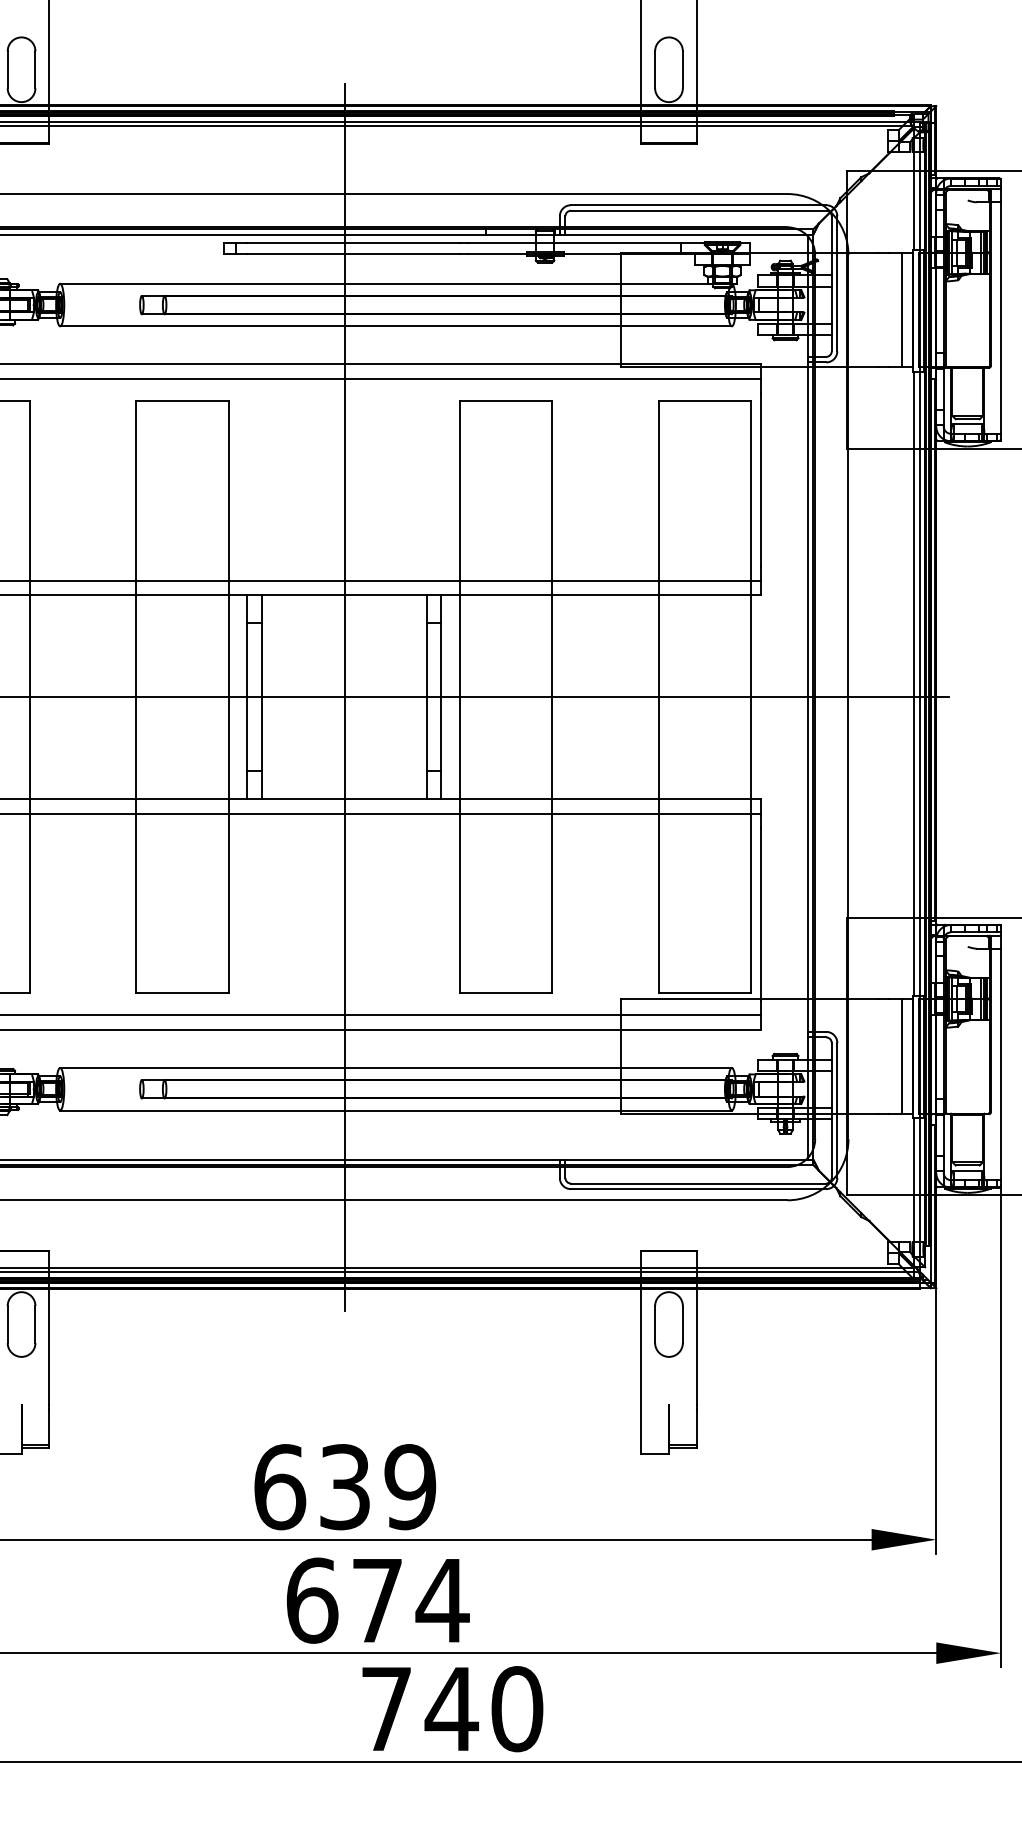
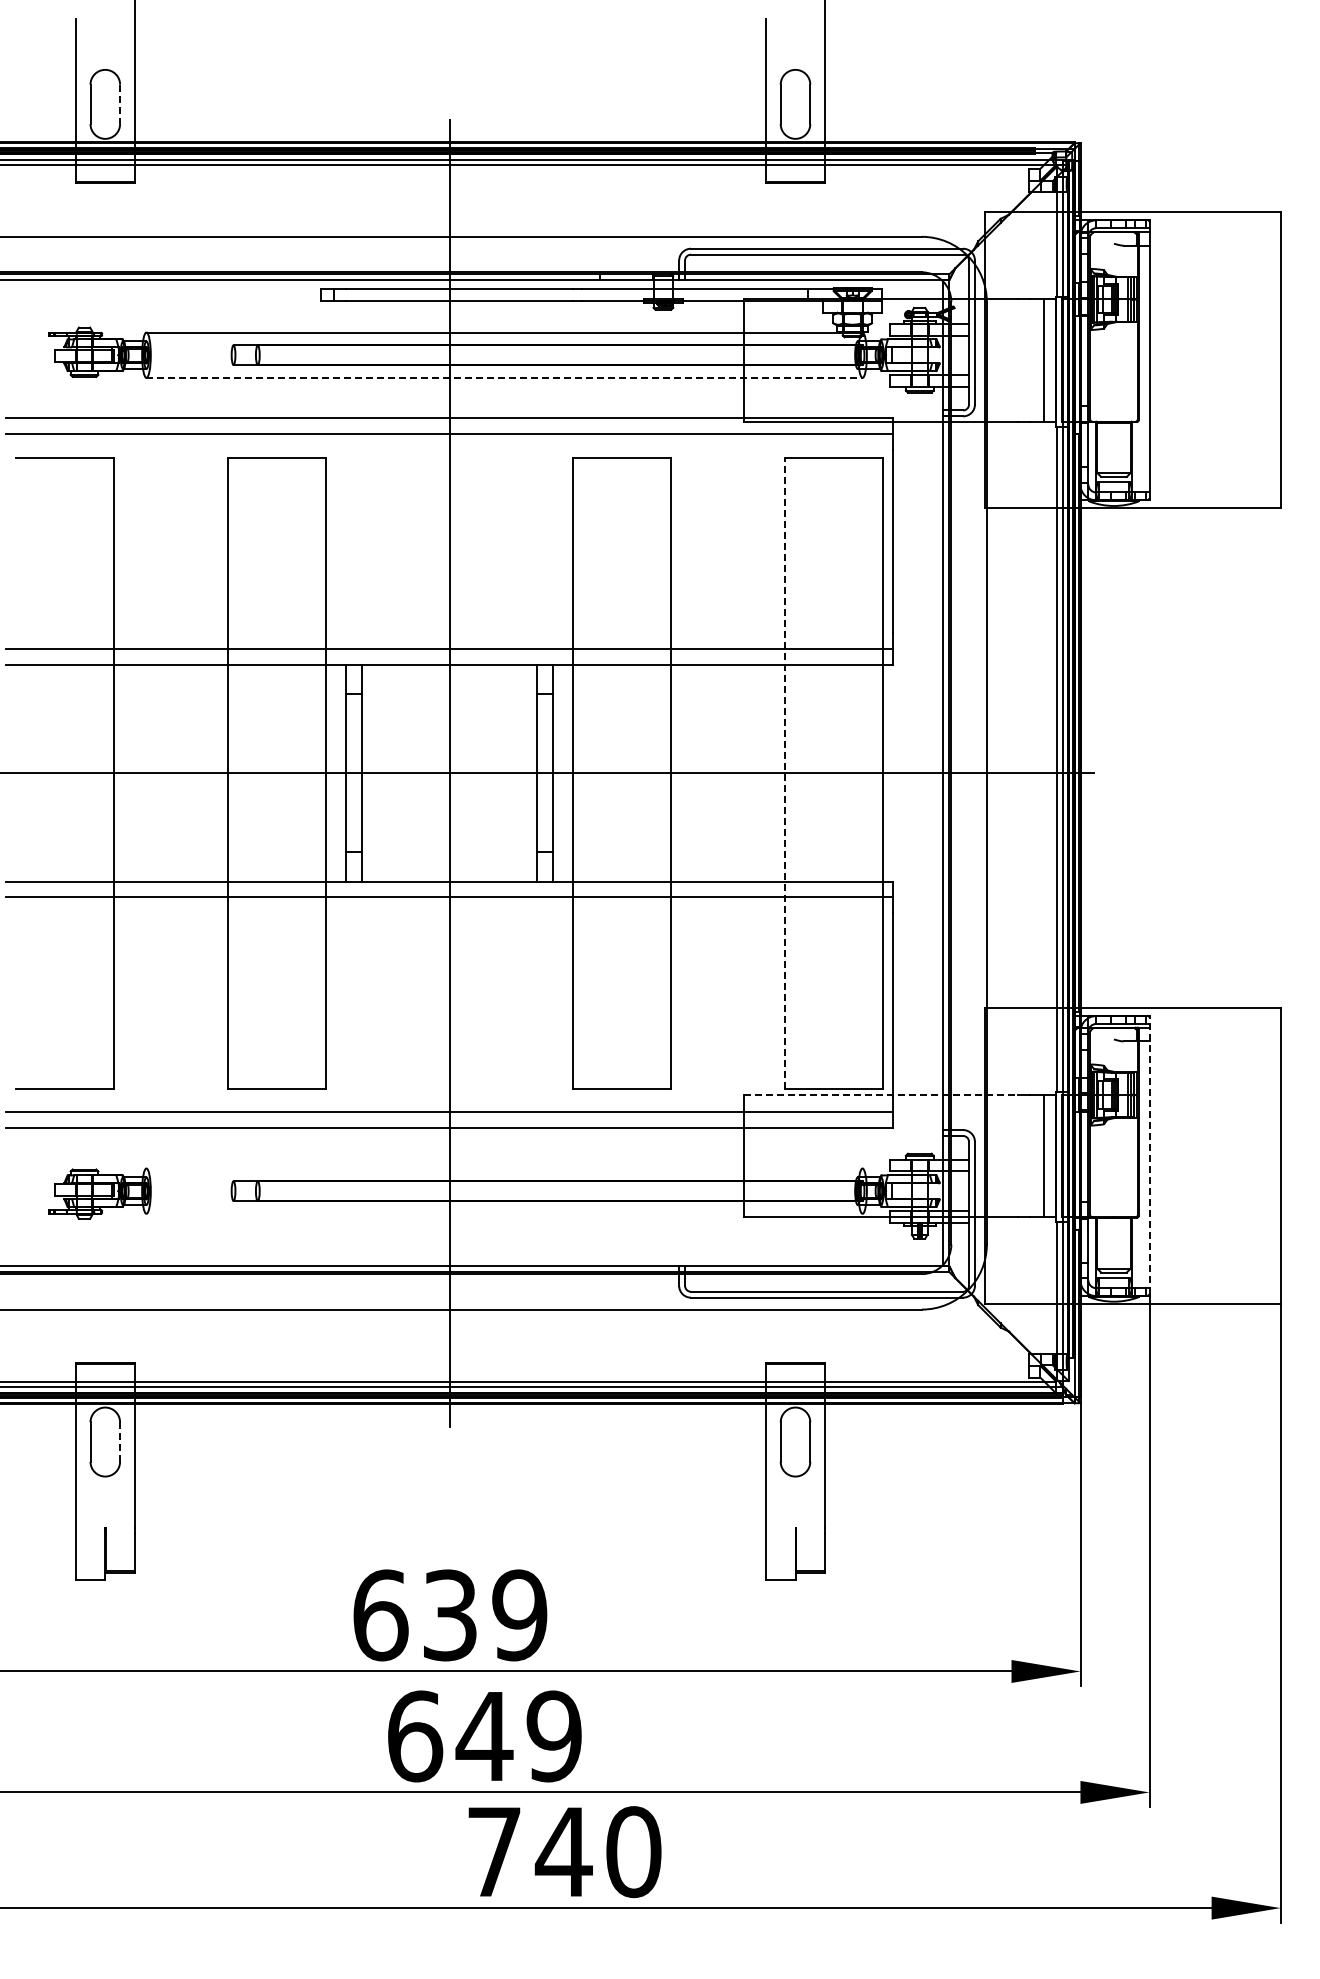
line: (35, 69) -> (120, 104), solid -> dashed
line: (396, 325) -> (505, 377), solid -> dashed
line: (658, 697) -> (784, 773), solid -> dashed
line: (749, 999) -> (881, 1095), solid -> dashed
line: (1001, 1055) -> (1149, 1155), solid -> dashed
line: (396, 1067) -> (504, 1168), removed
line: (396, 1110) -> (504, 1213), removed
line: (35, 1324) -> (120, 1442), solid -> dashed
text: (410, 1600) -> (519, 1736), 674 -> 649

